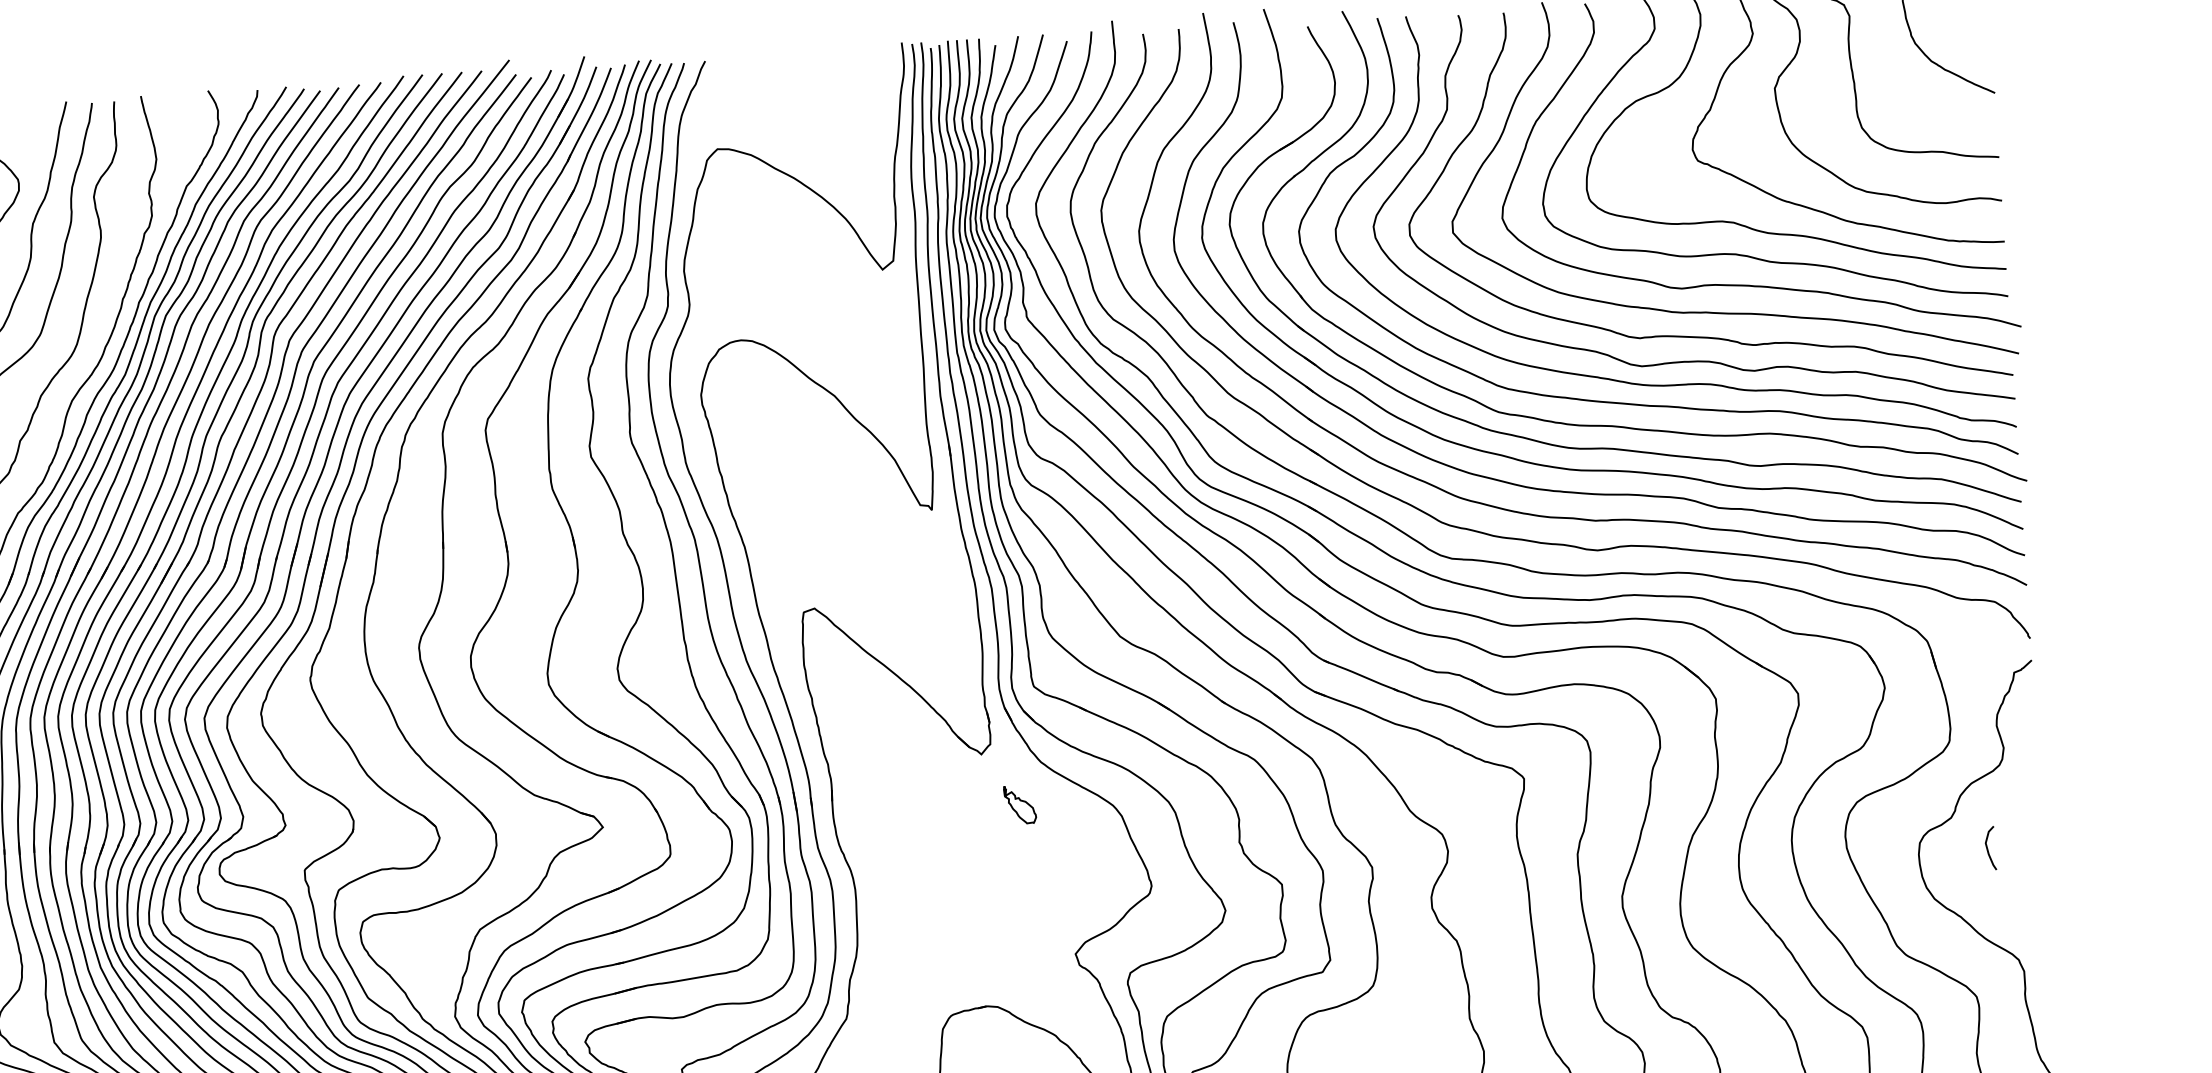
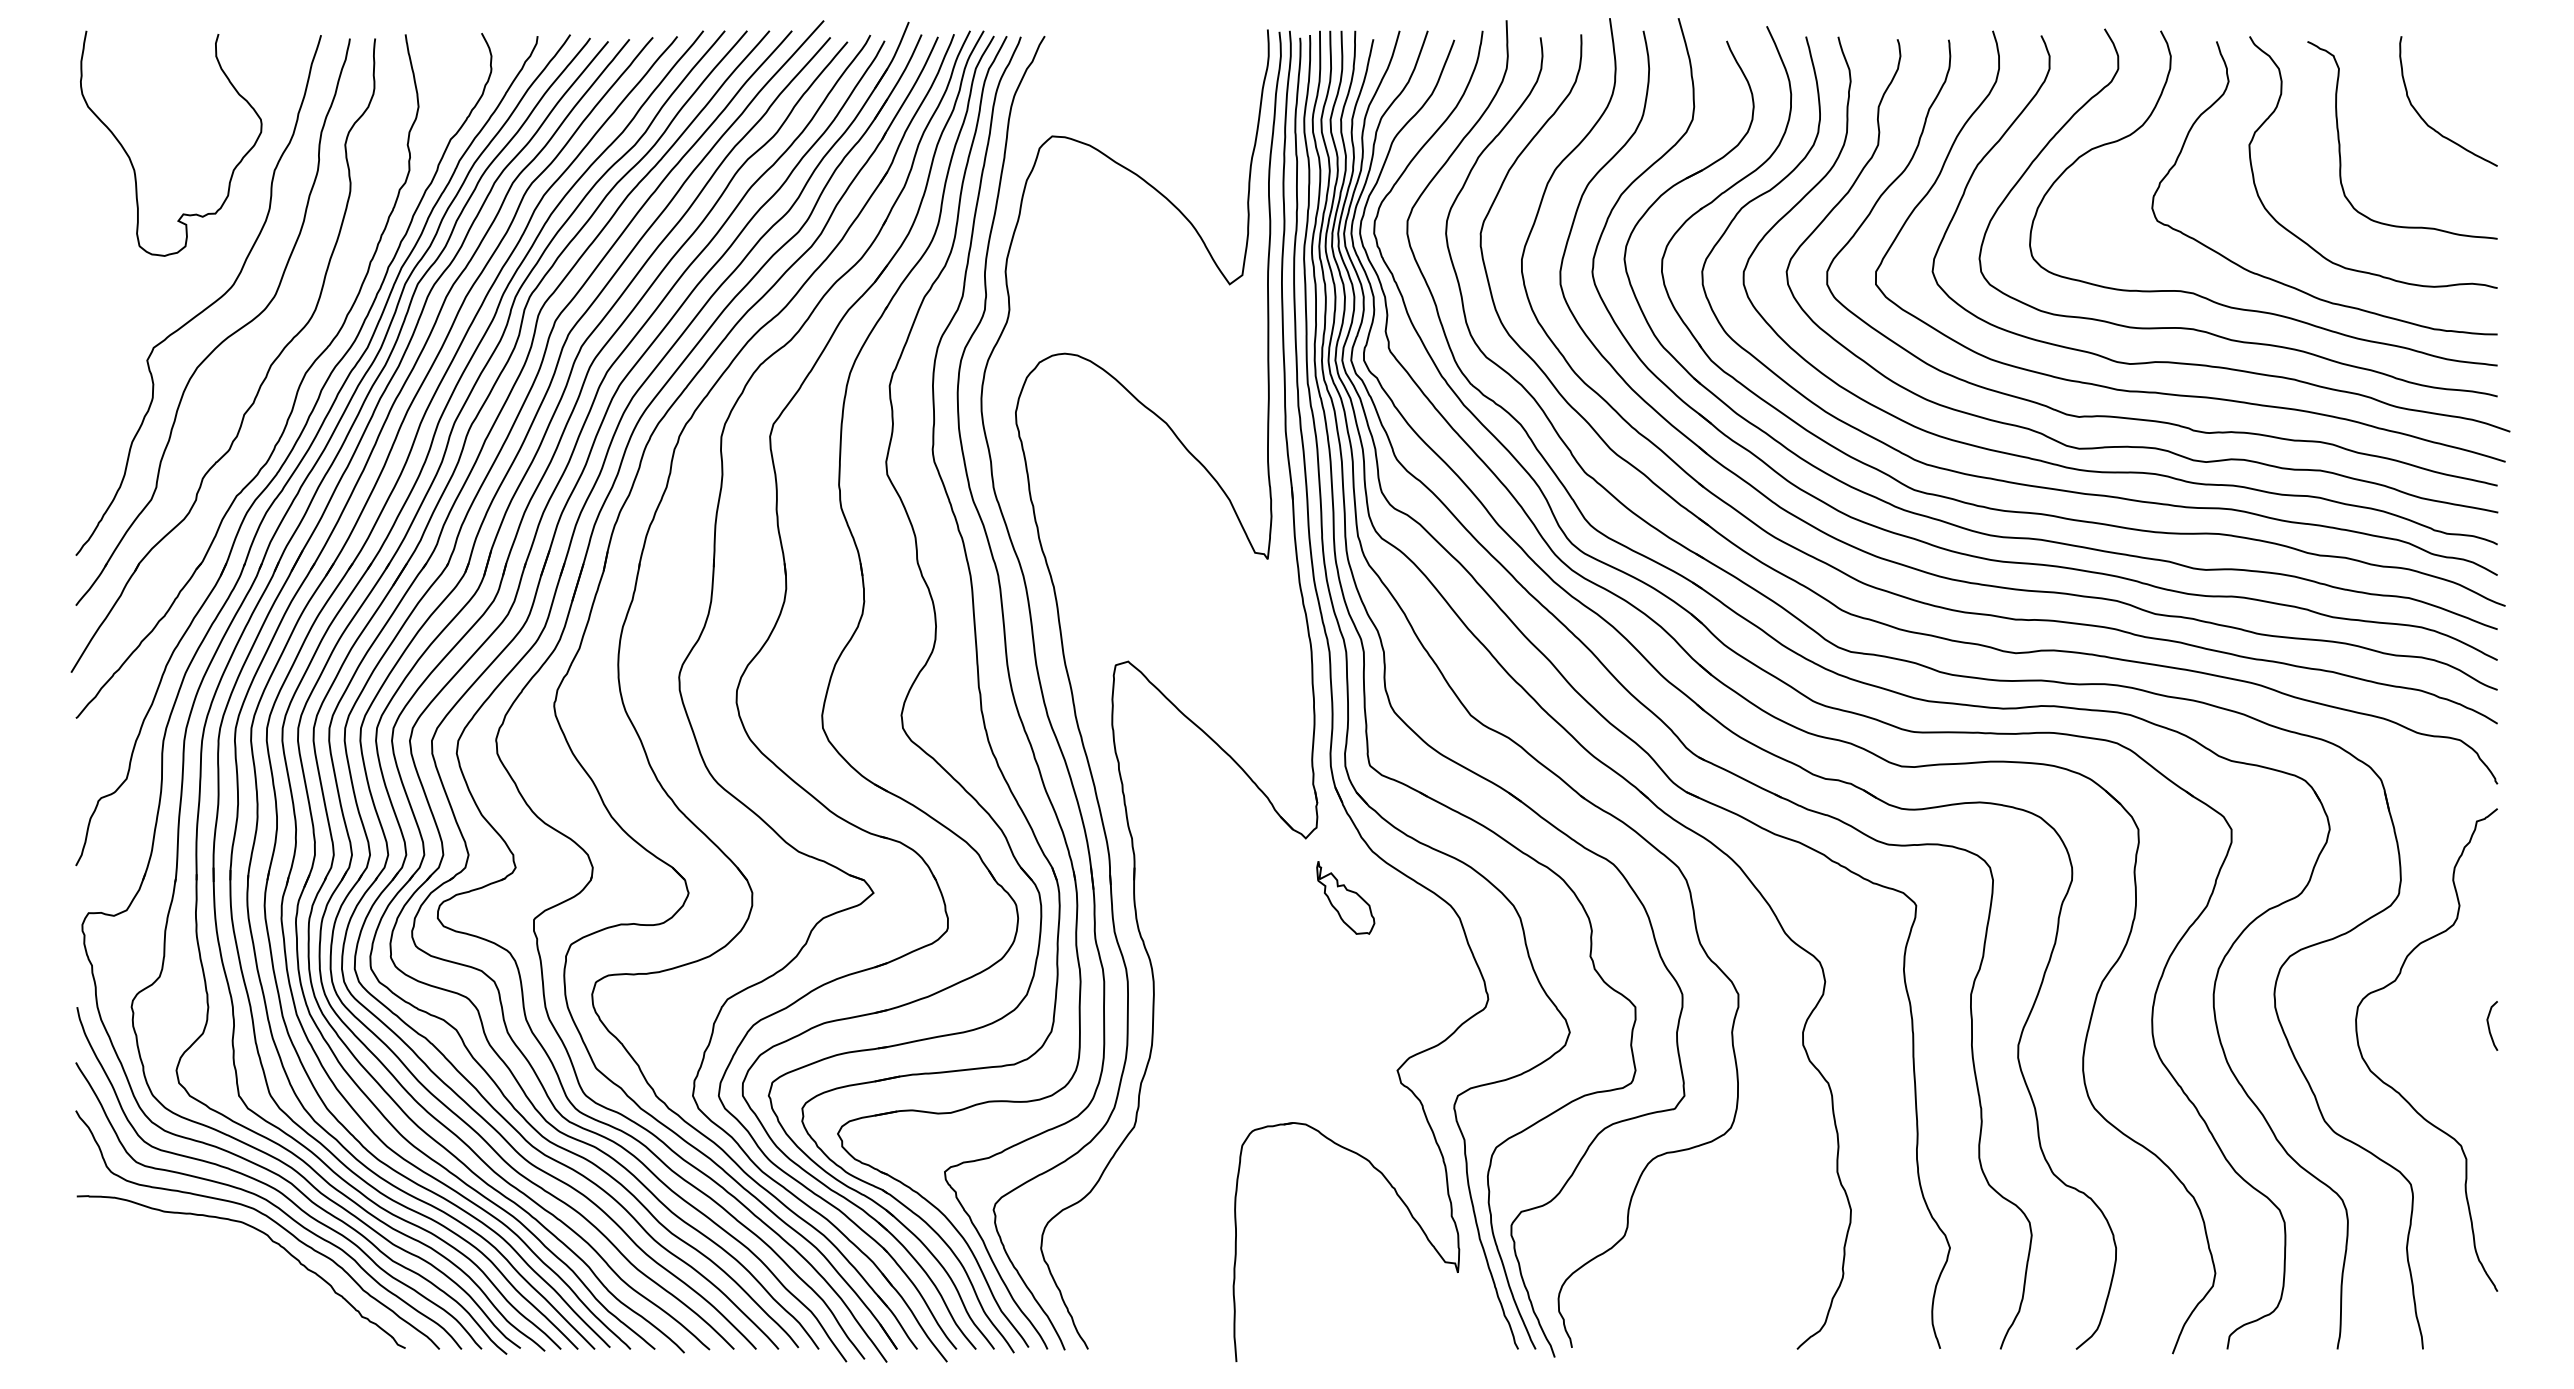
part: (1019, 804) -> (1345, 897), size x1.67
curve: (1987, 848) -> (2489, 1025), moved

